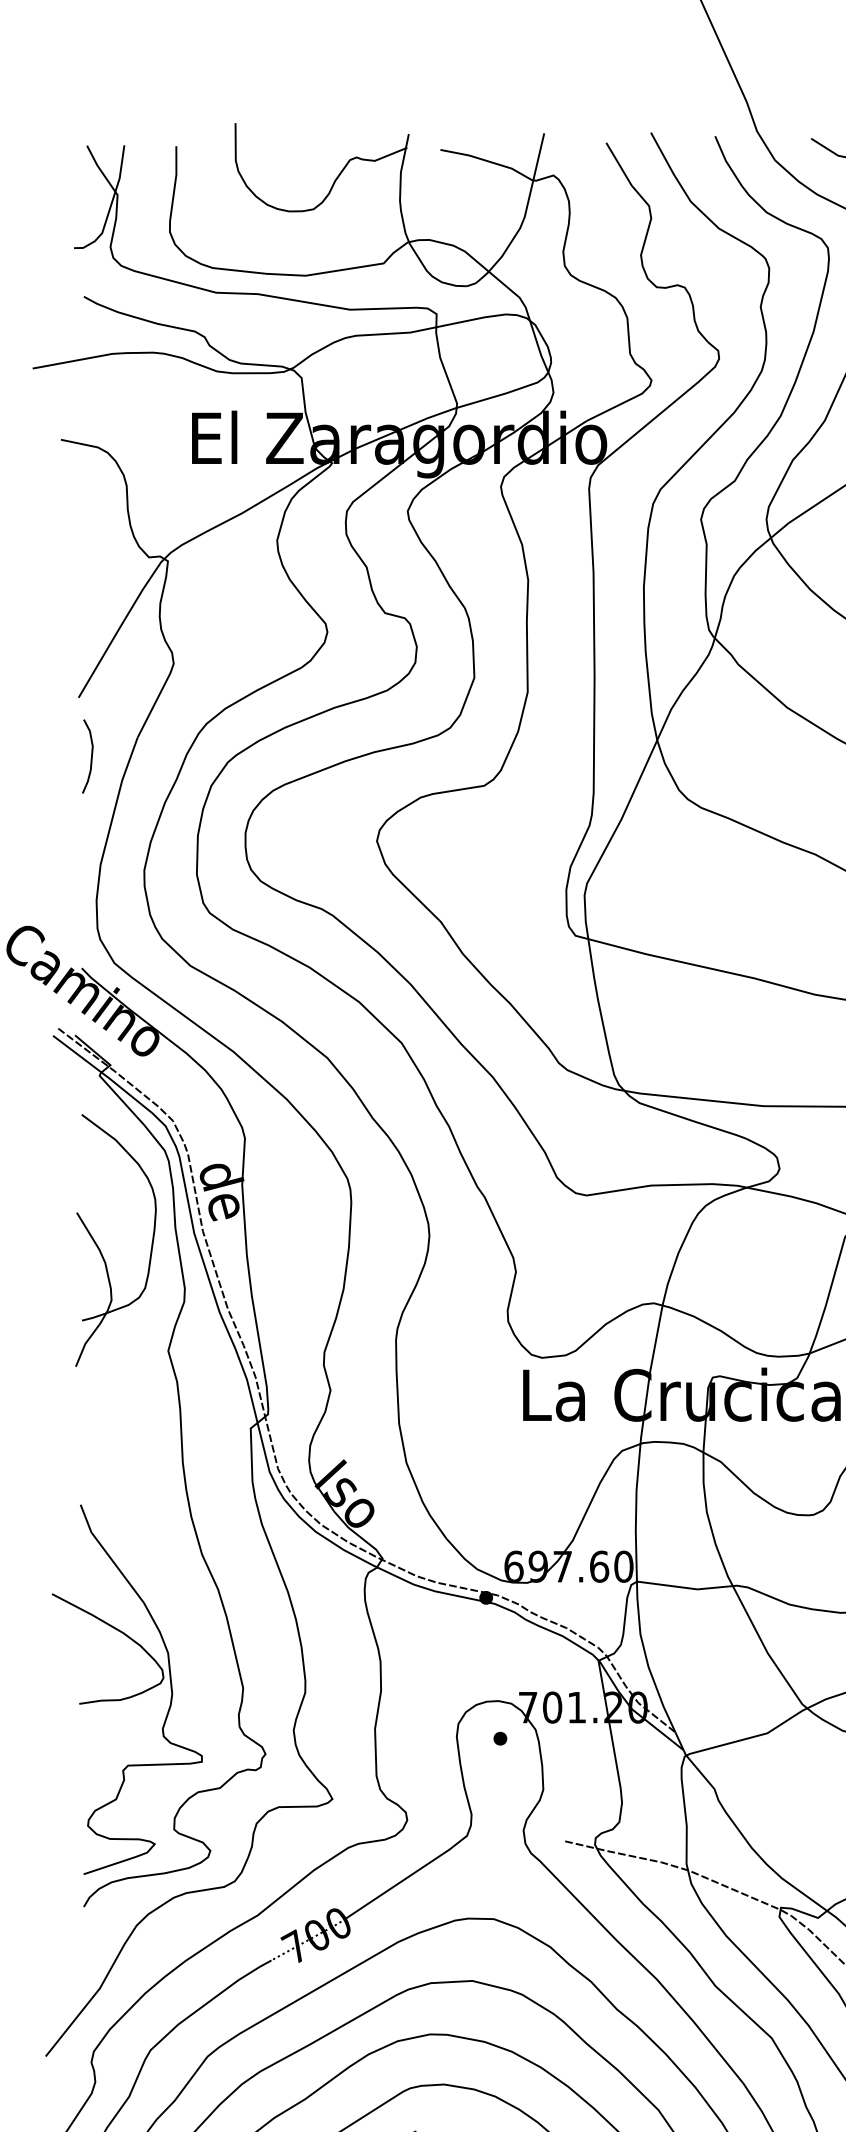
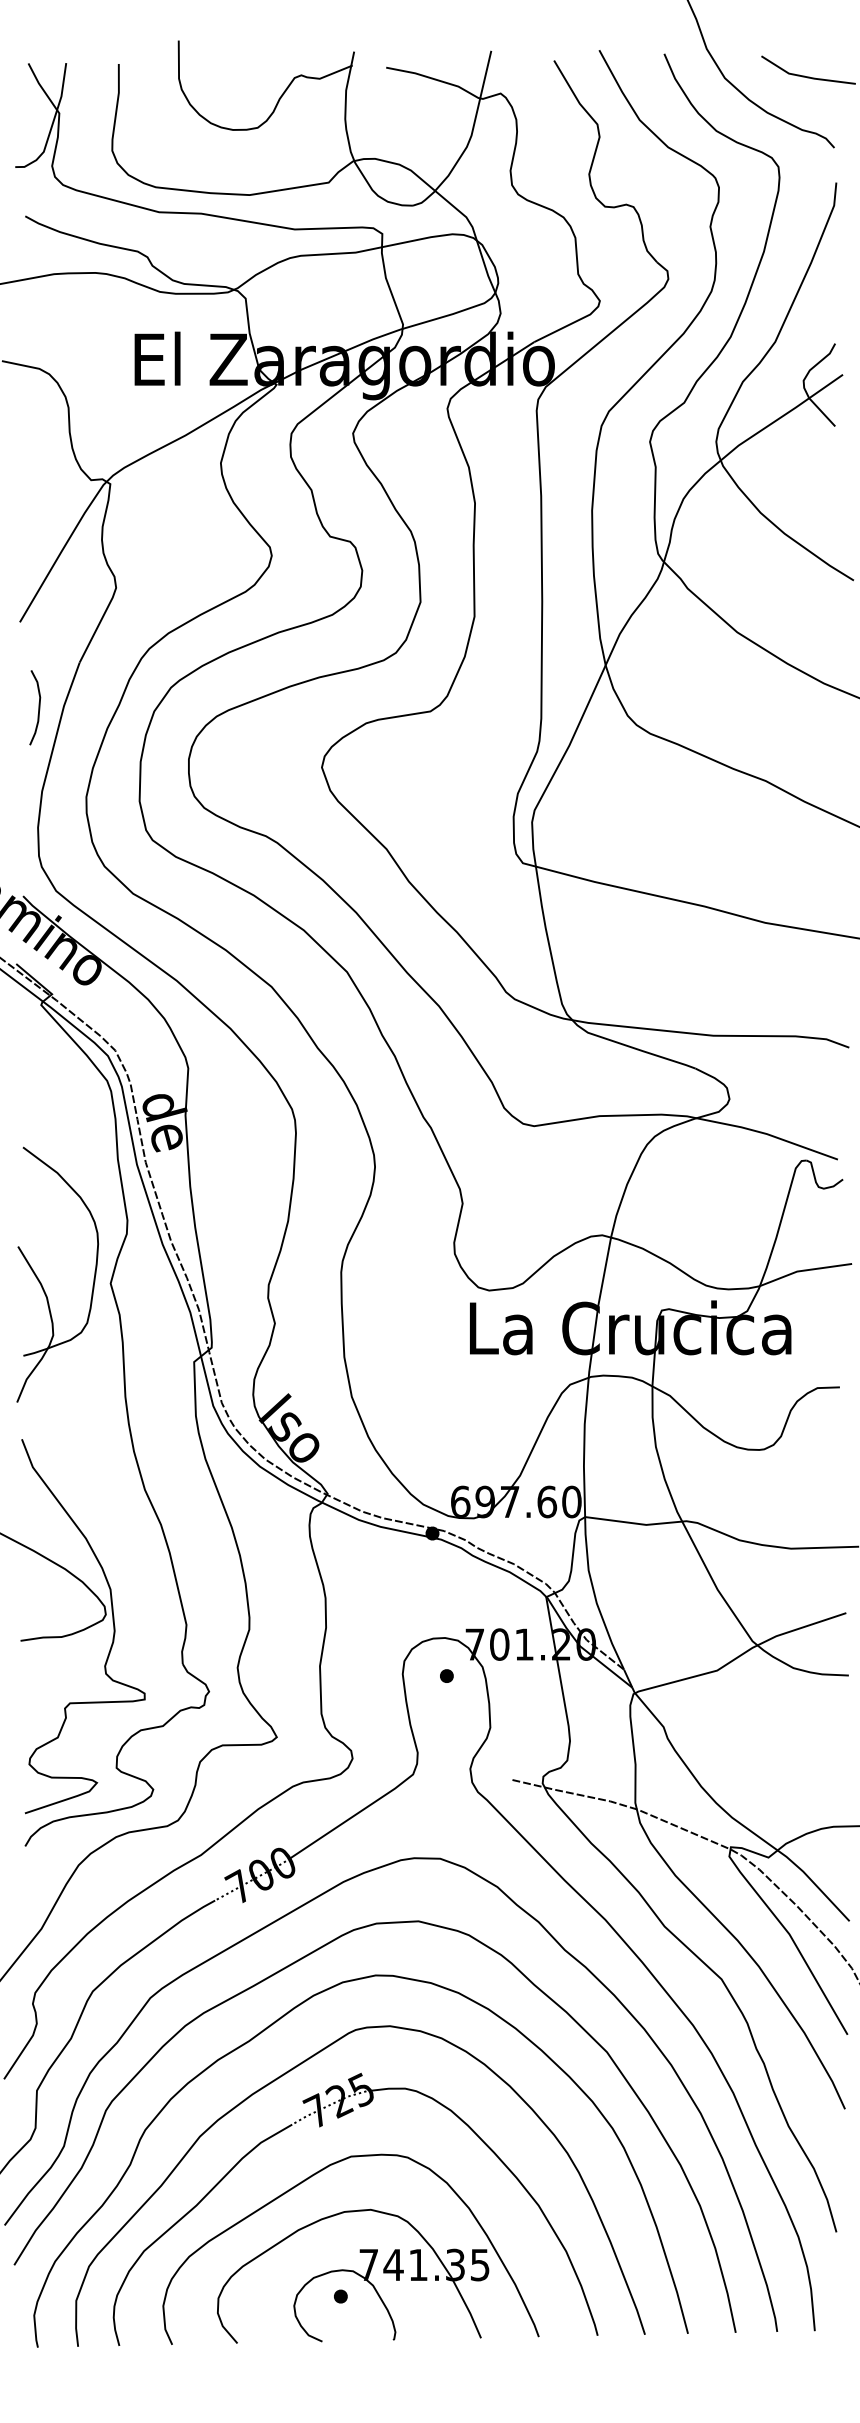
curve: (91, 756) -> (38, 707), moved
part: (99, 1248) -> (41, 1282), moved

